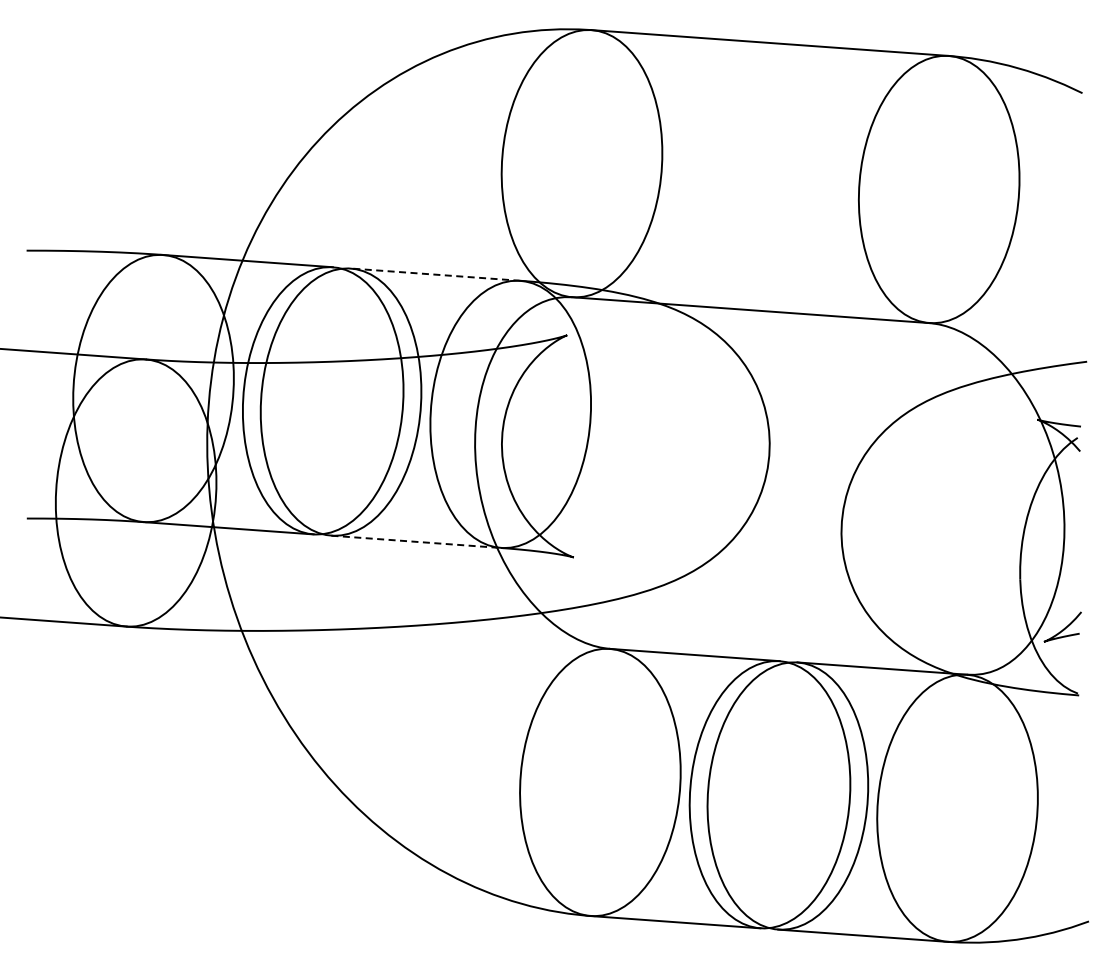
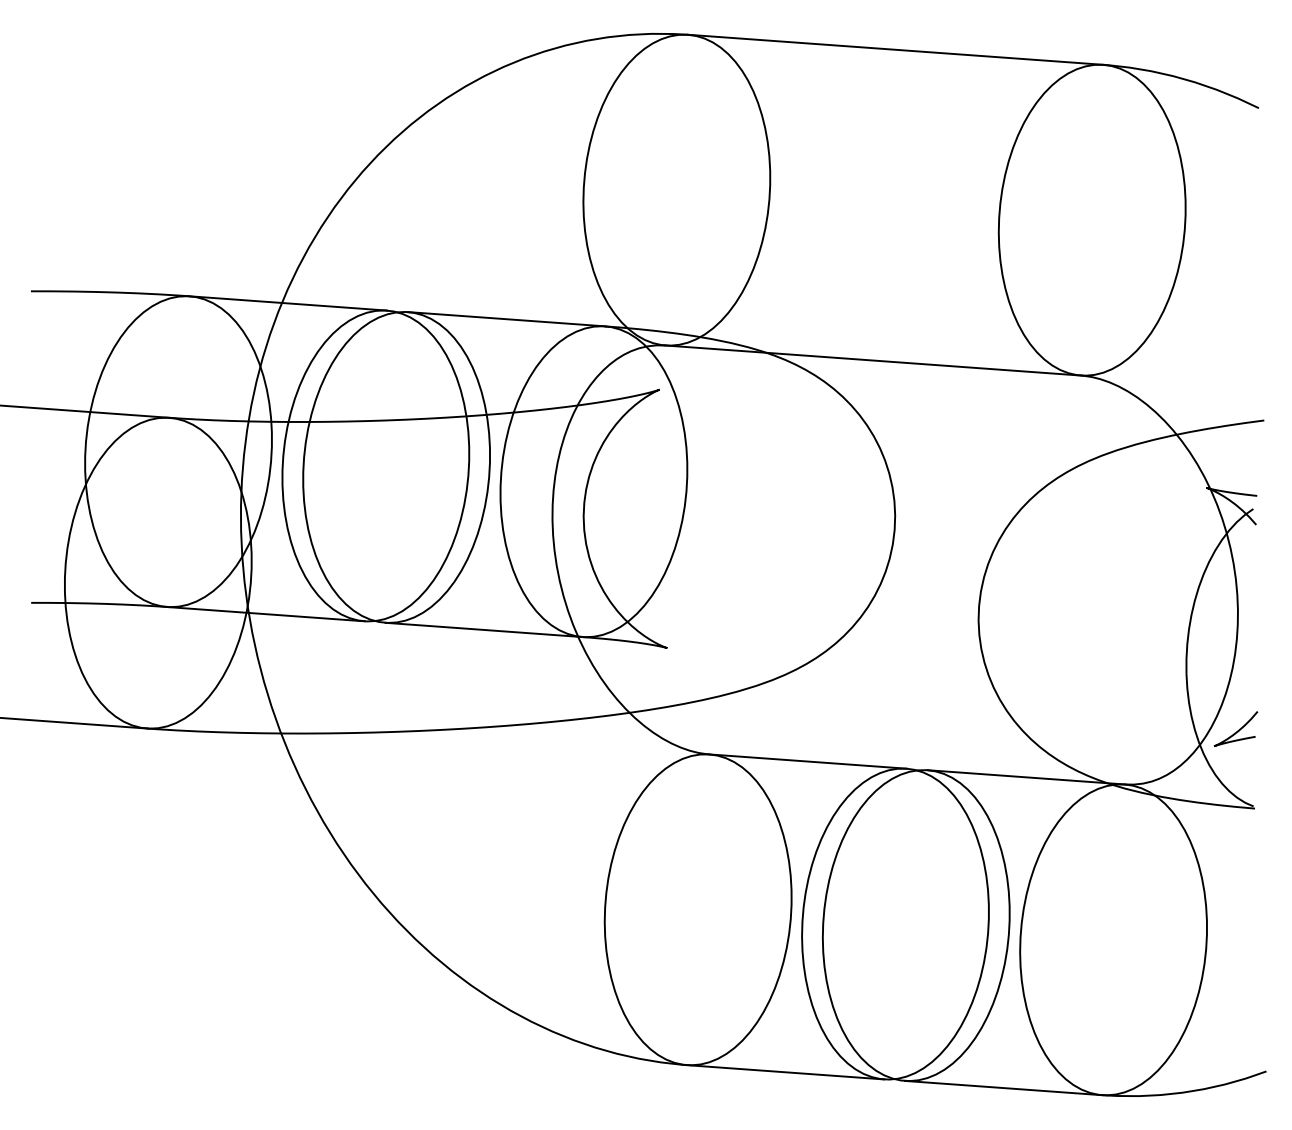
line: (435, 274) -> (506, 319), dashed -> solid
line: (416, 541) -> (484, 629), dashed -> solid

